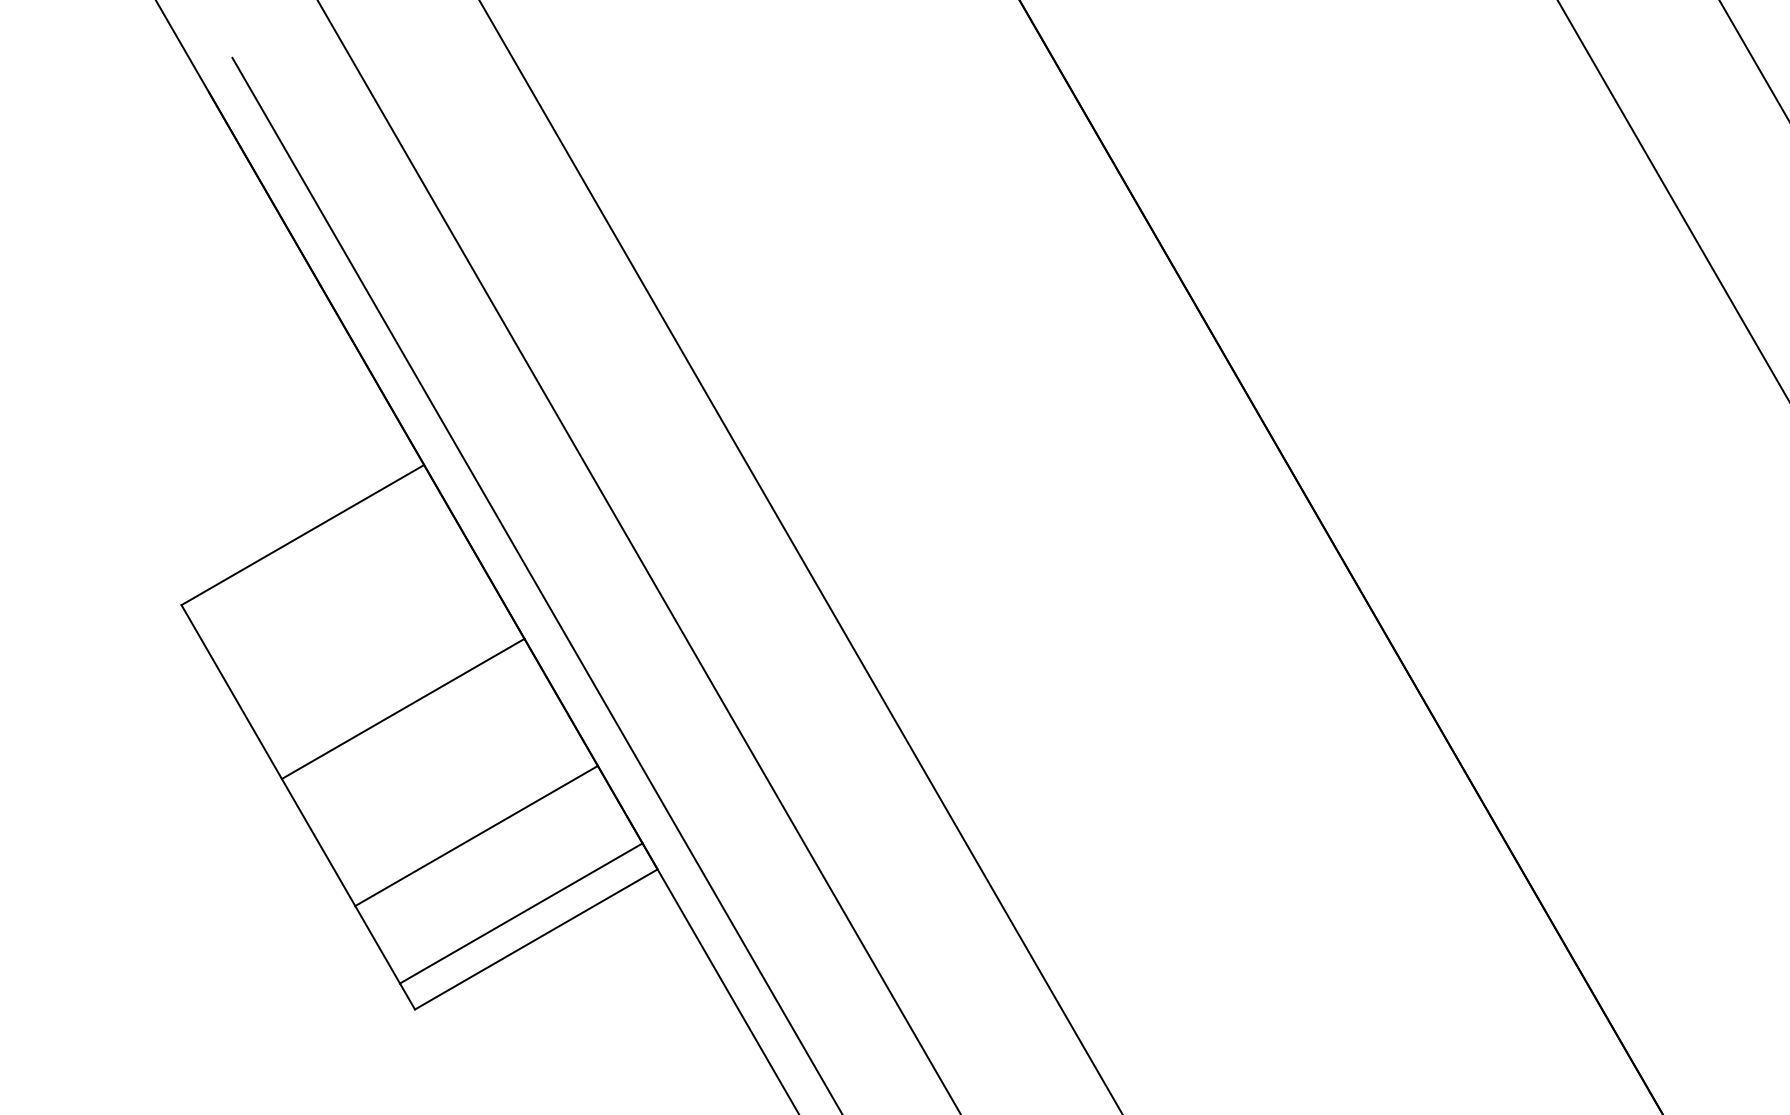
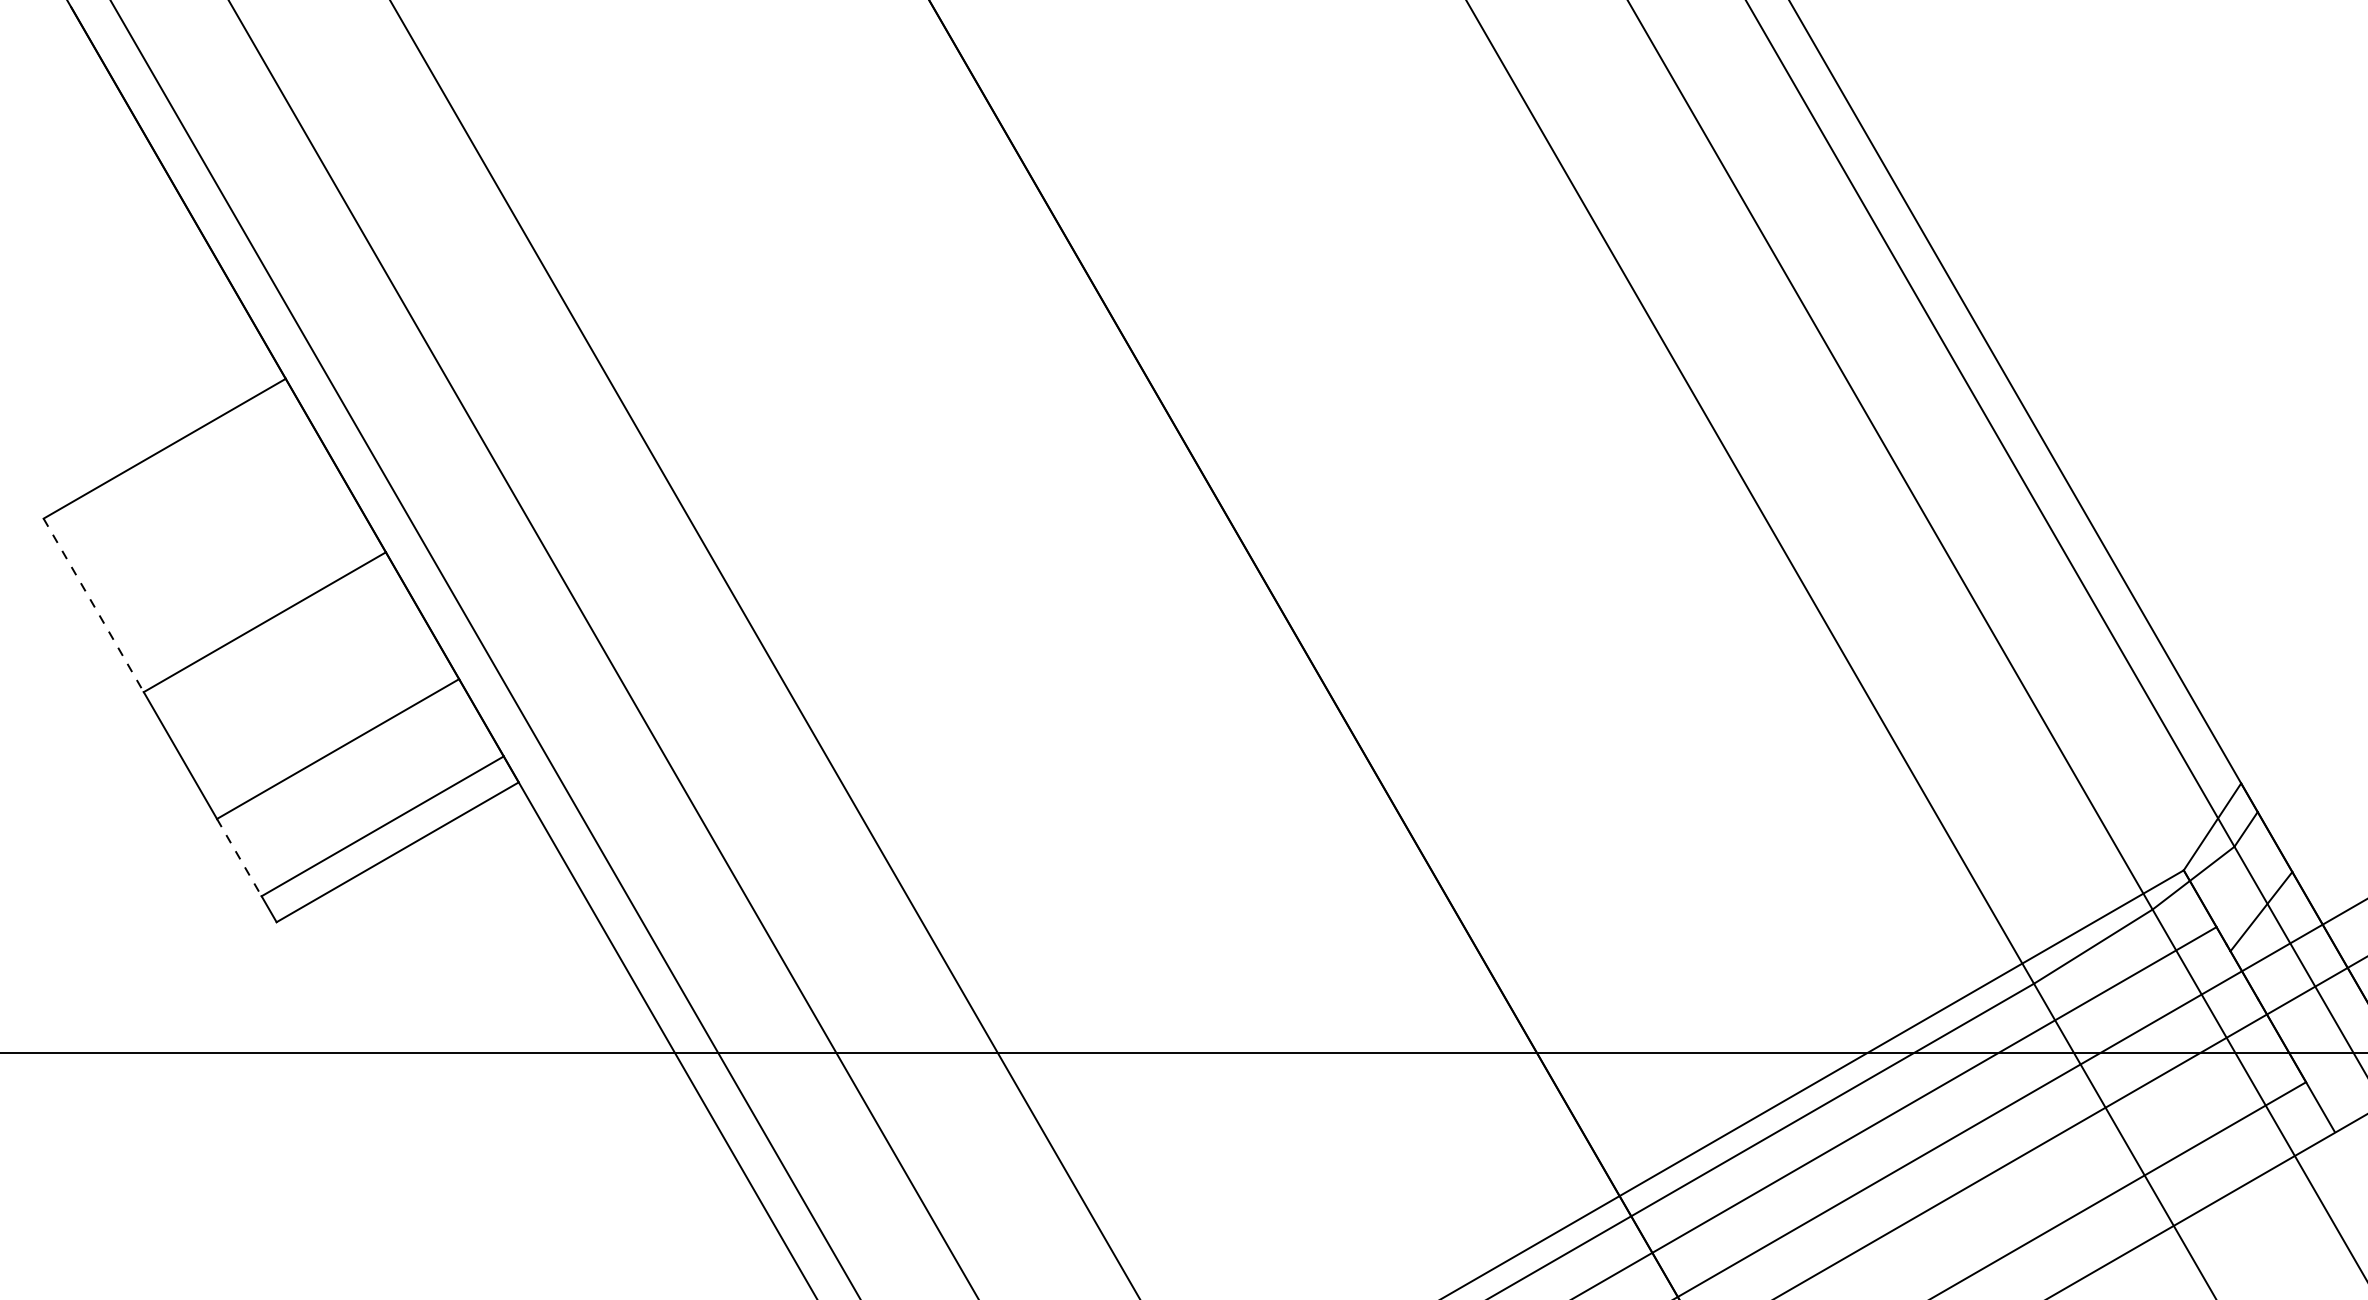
line: (231, 692) -> (93, 605), solid -> dashed
line: (377, 944) -> (239, 857), solid -> dashed

